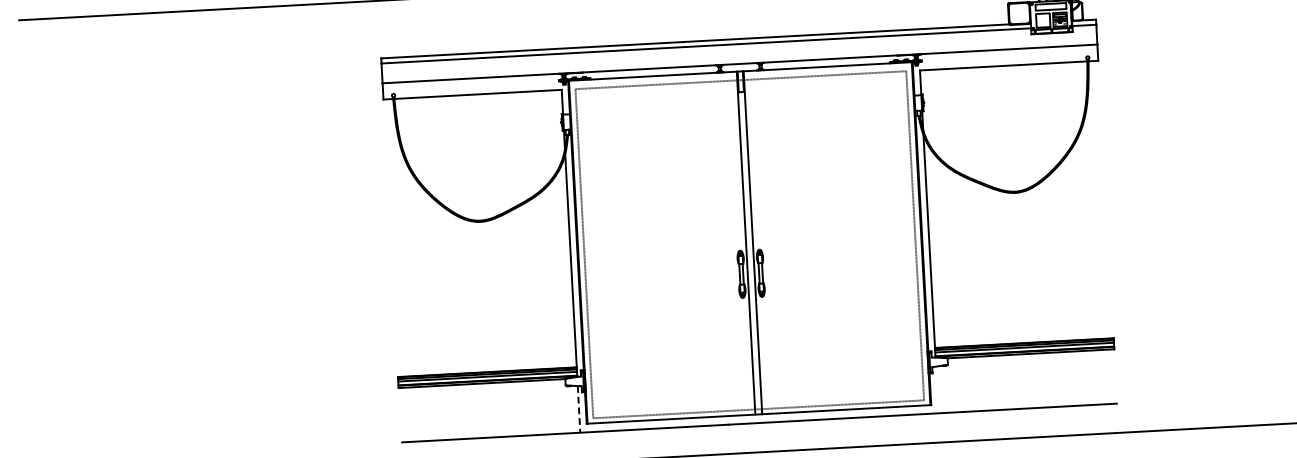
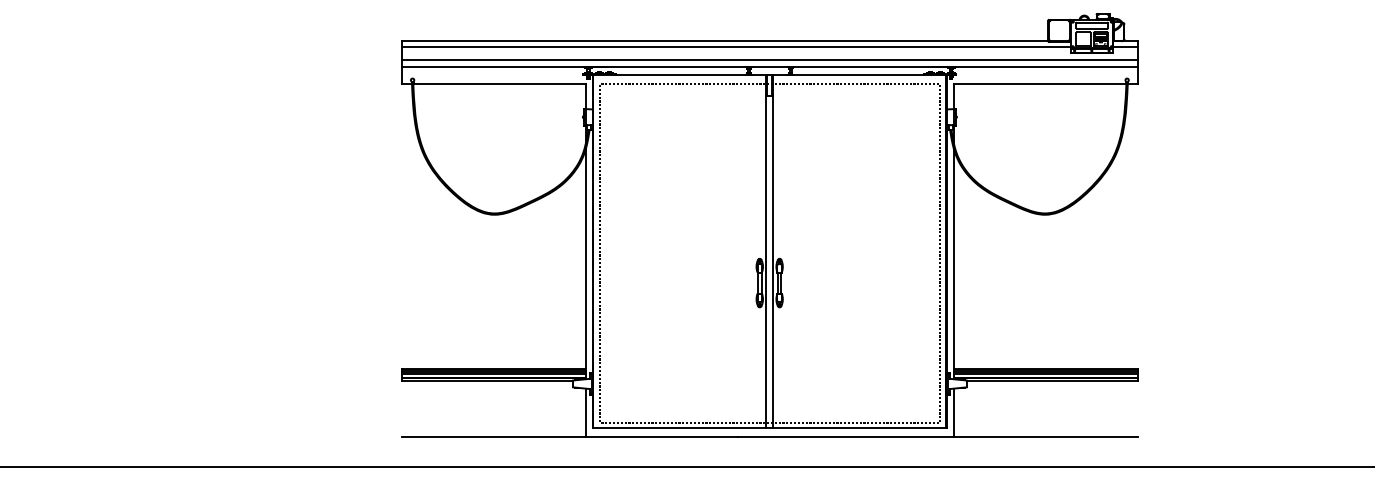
line: (739, 56) -> (769, 59), added
line: (937, 389) -> (954, 412), added
line: (579, 410) -> (585, 413), dashed -> solid

